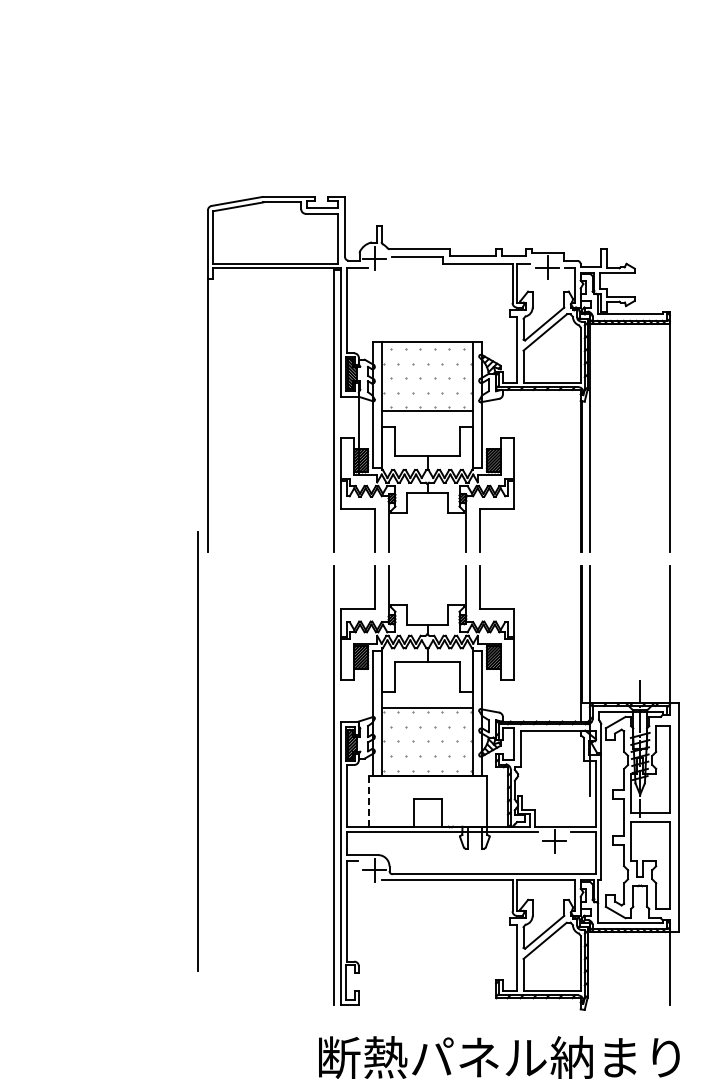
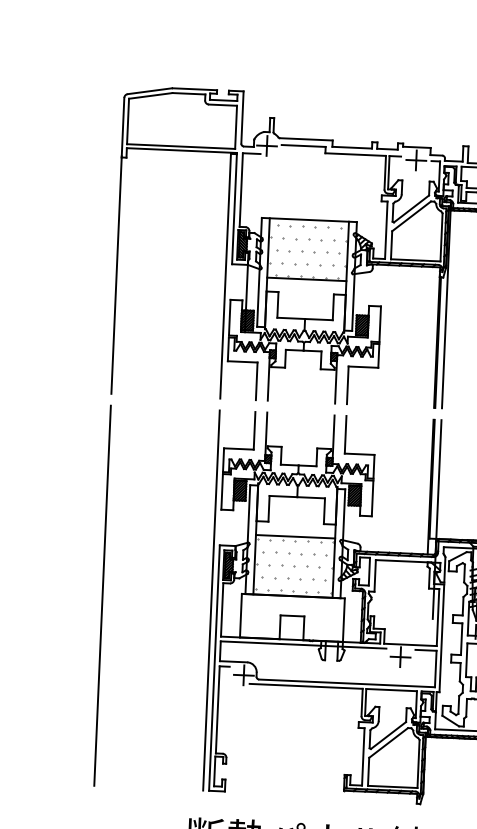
line: (197, 751) -> (102, 595), moved
line: (368, 801) -> (240, 615), dashed -> solid

